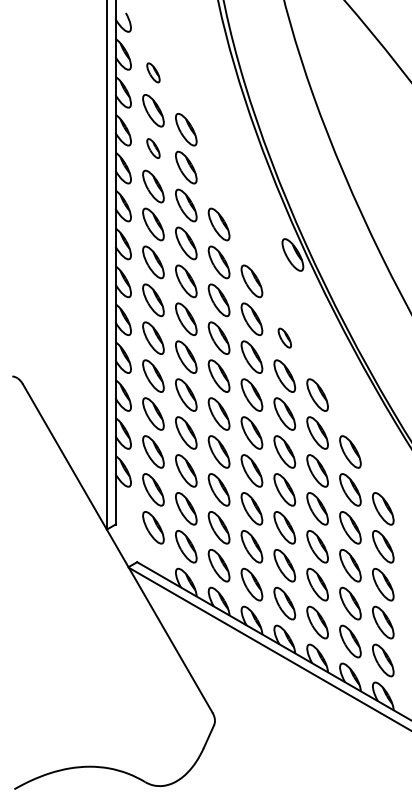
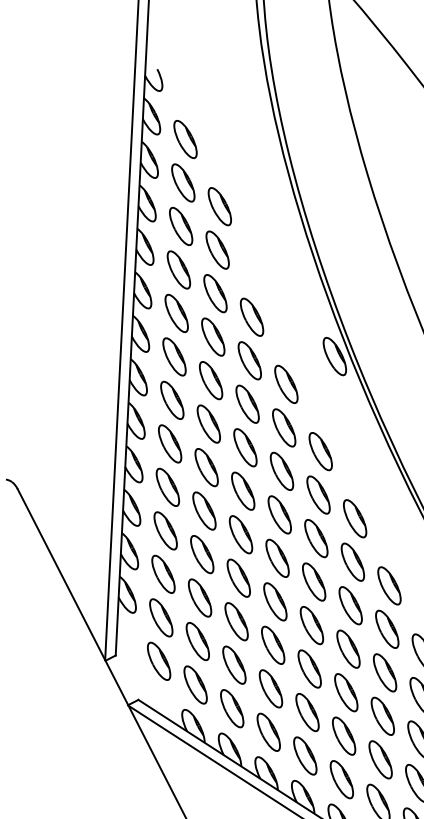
part: (153, 72) -> (185, 139), size x1.67
part: (153, 148) -> (181, 226), size x1.67
part: (284, 337) -> (320, 450), size x1.67

